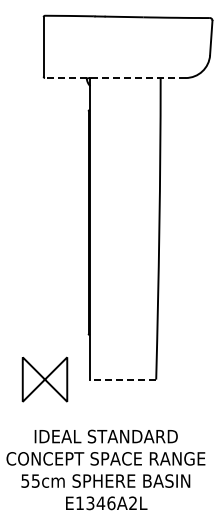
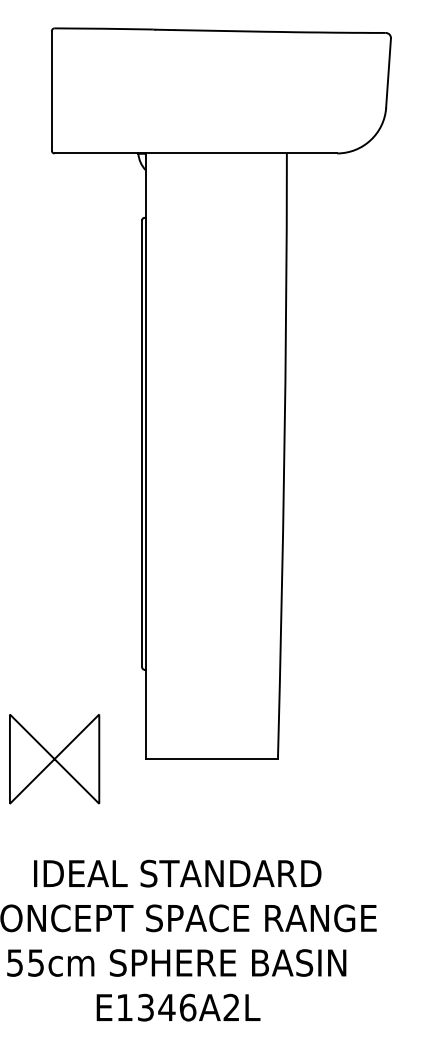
line: (114, 78) -> (194, 154), dashed -> solid
line: (123, 379) -> (212, 758), dashed -> solid

